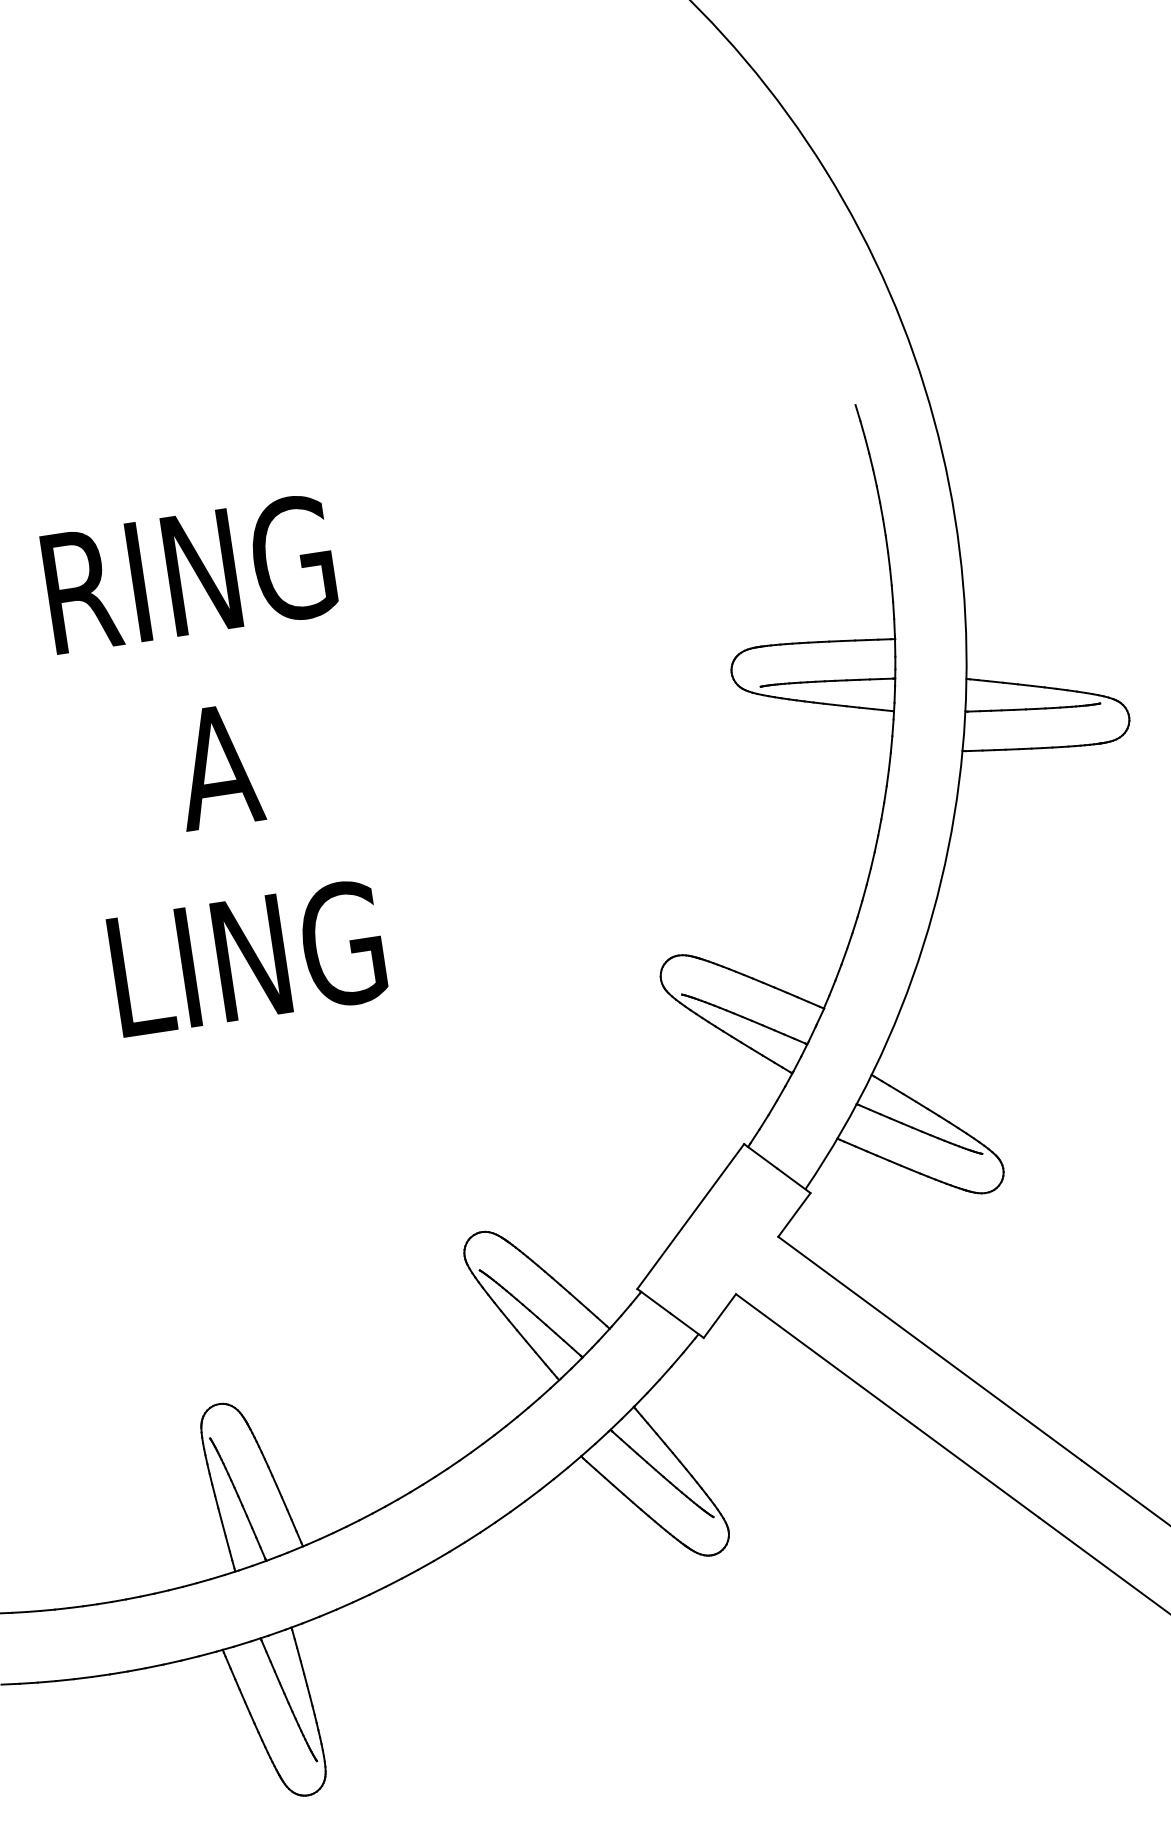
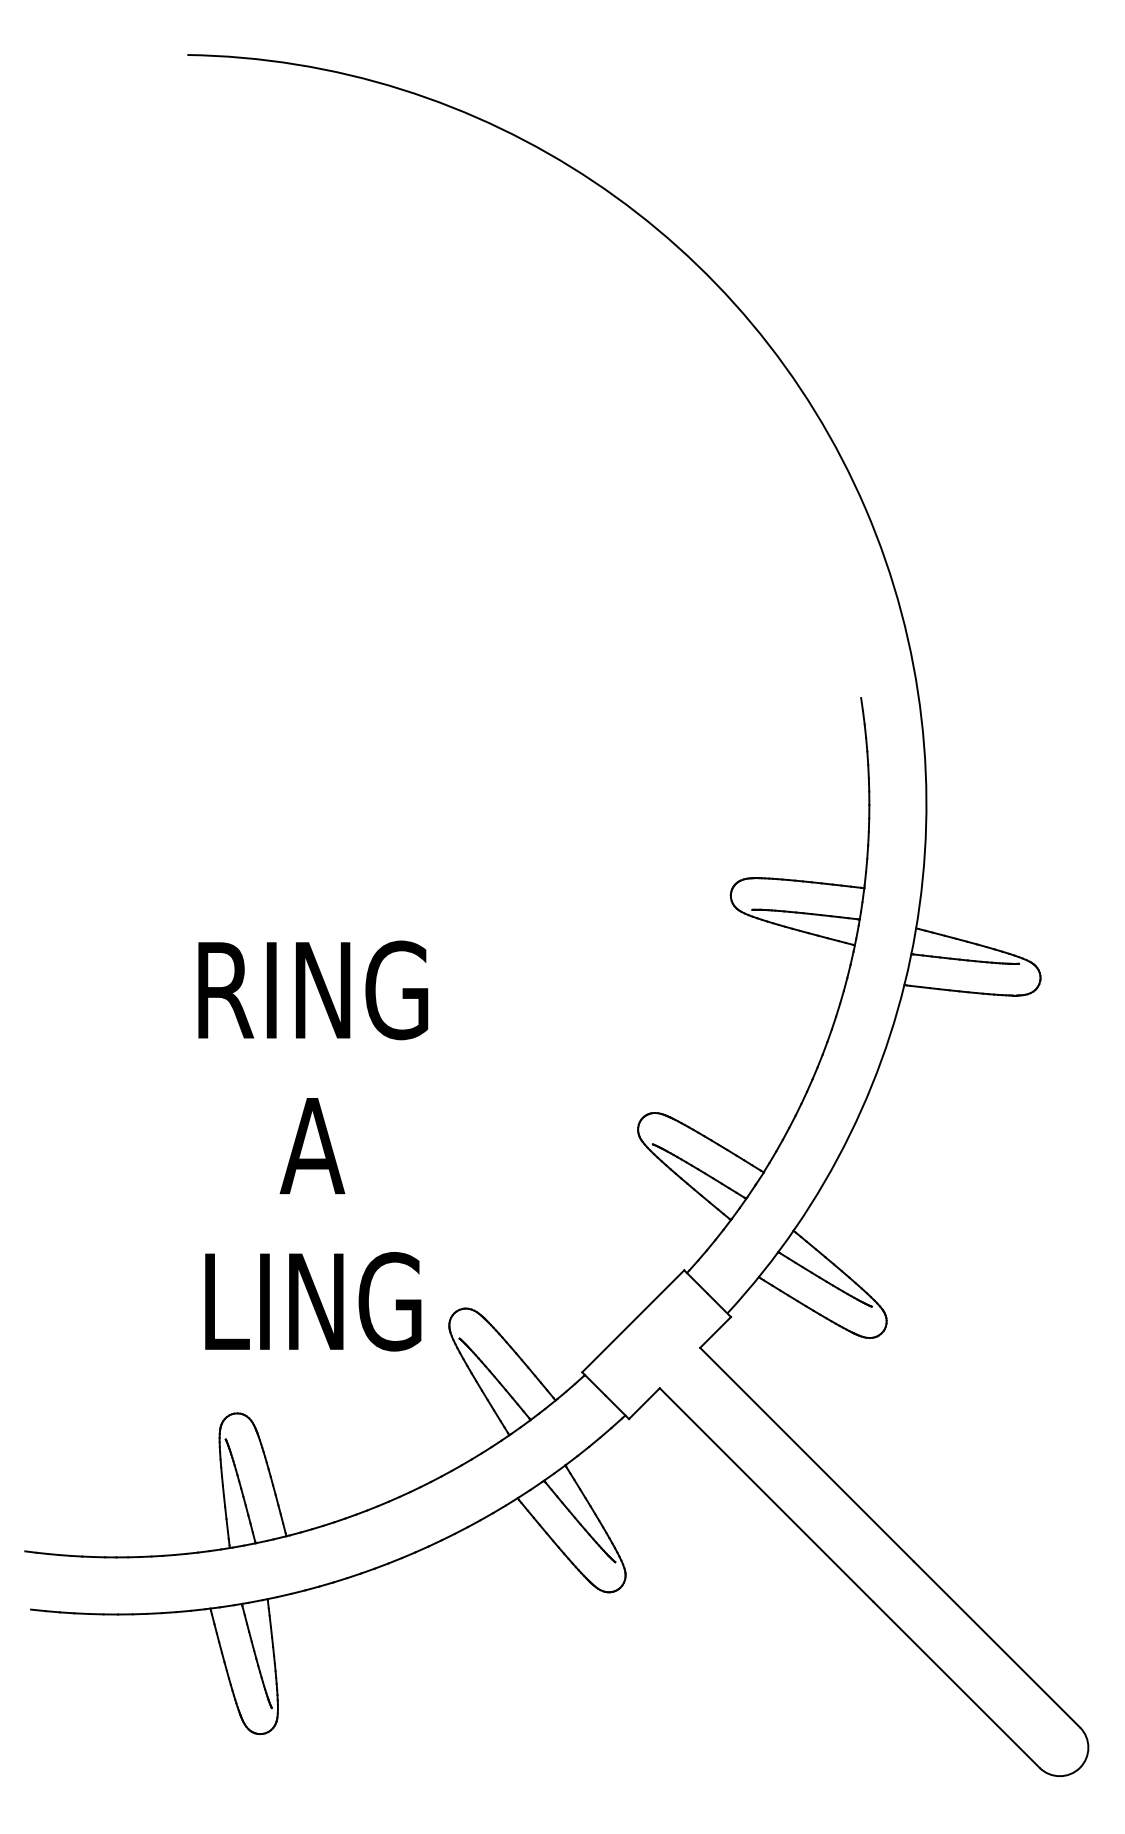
text: (219, 765) -> (313, 1145), moved

